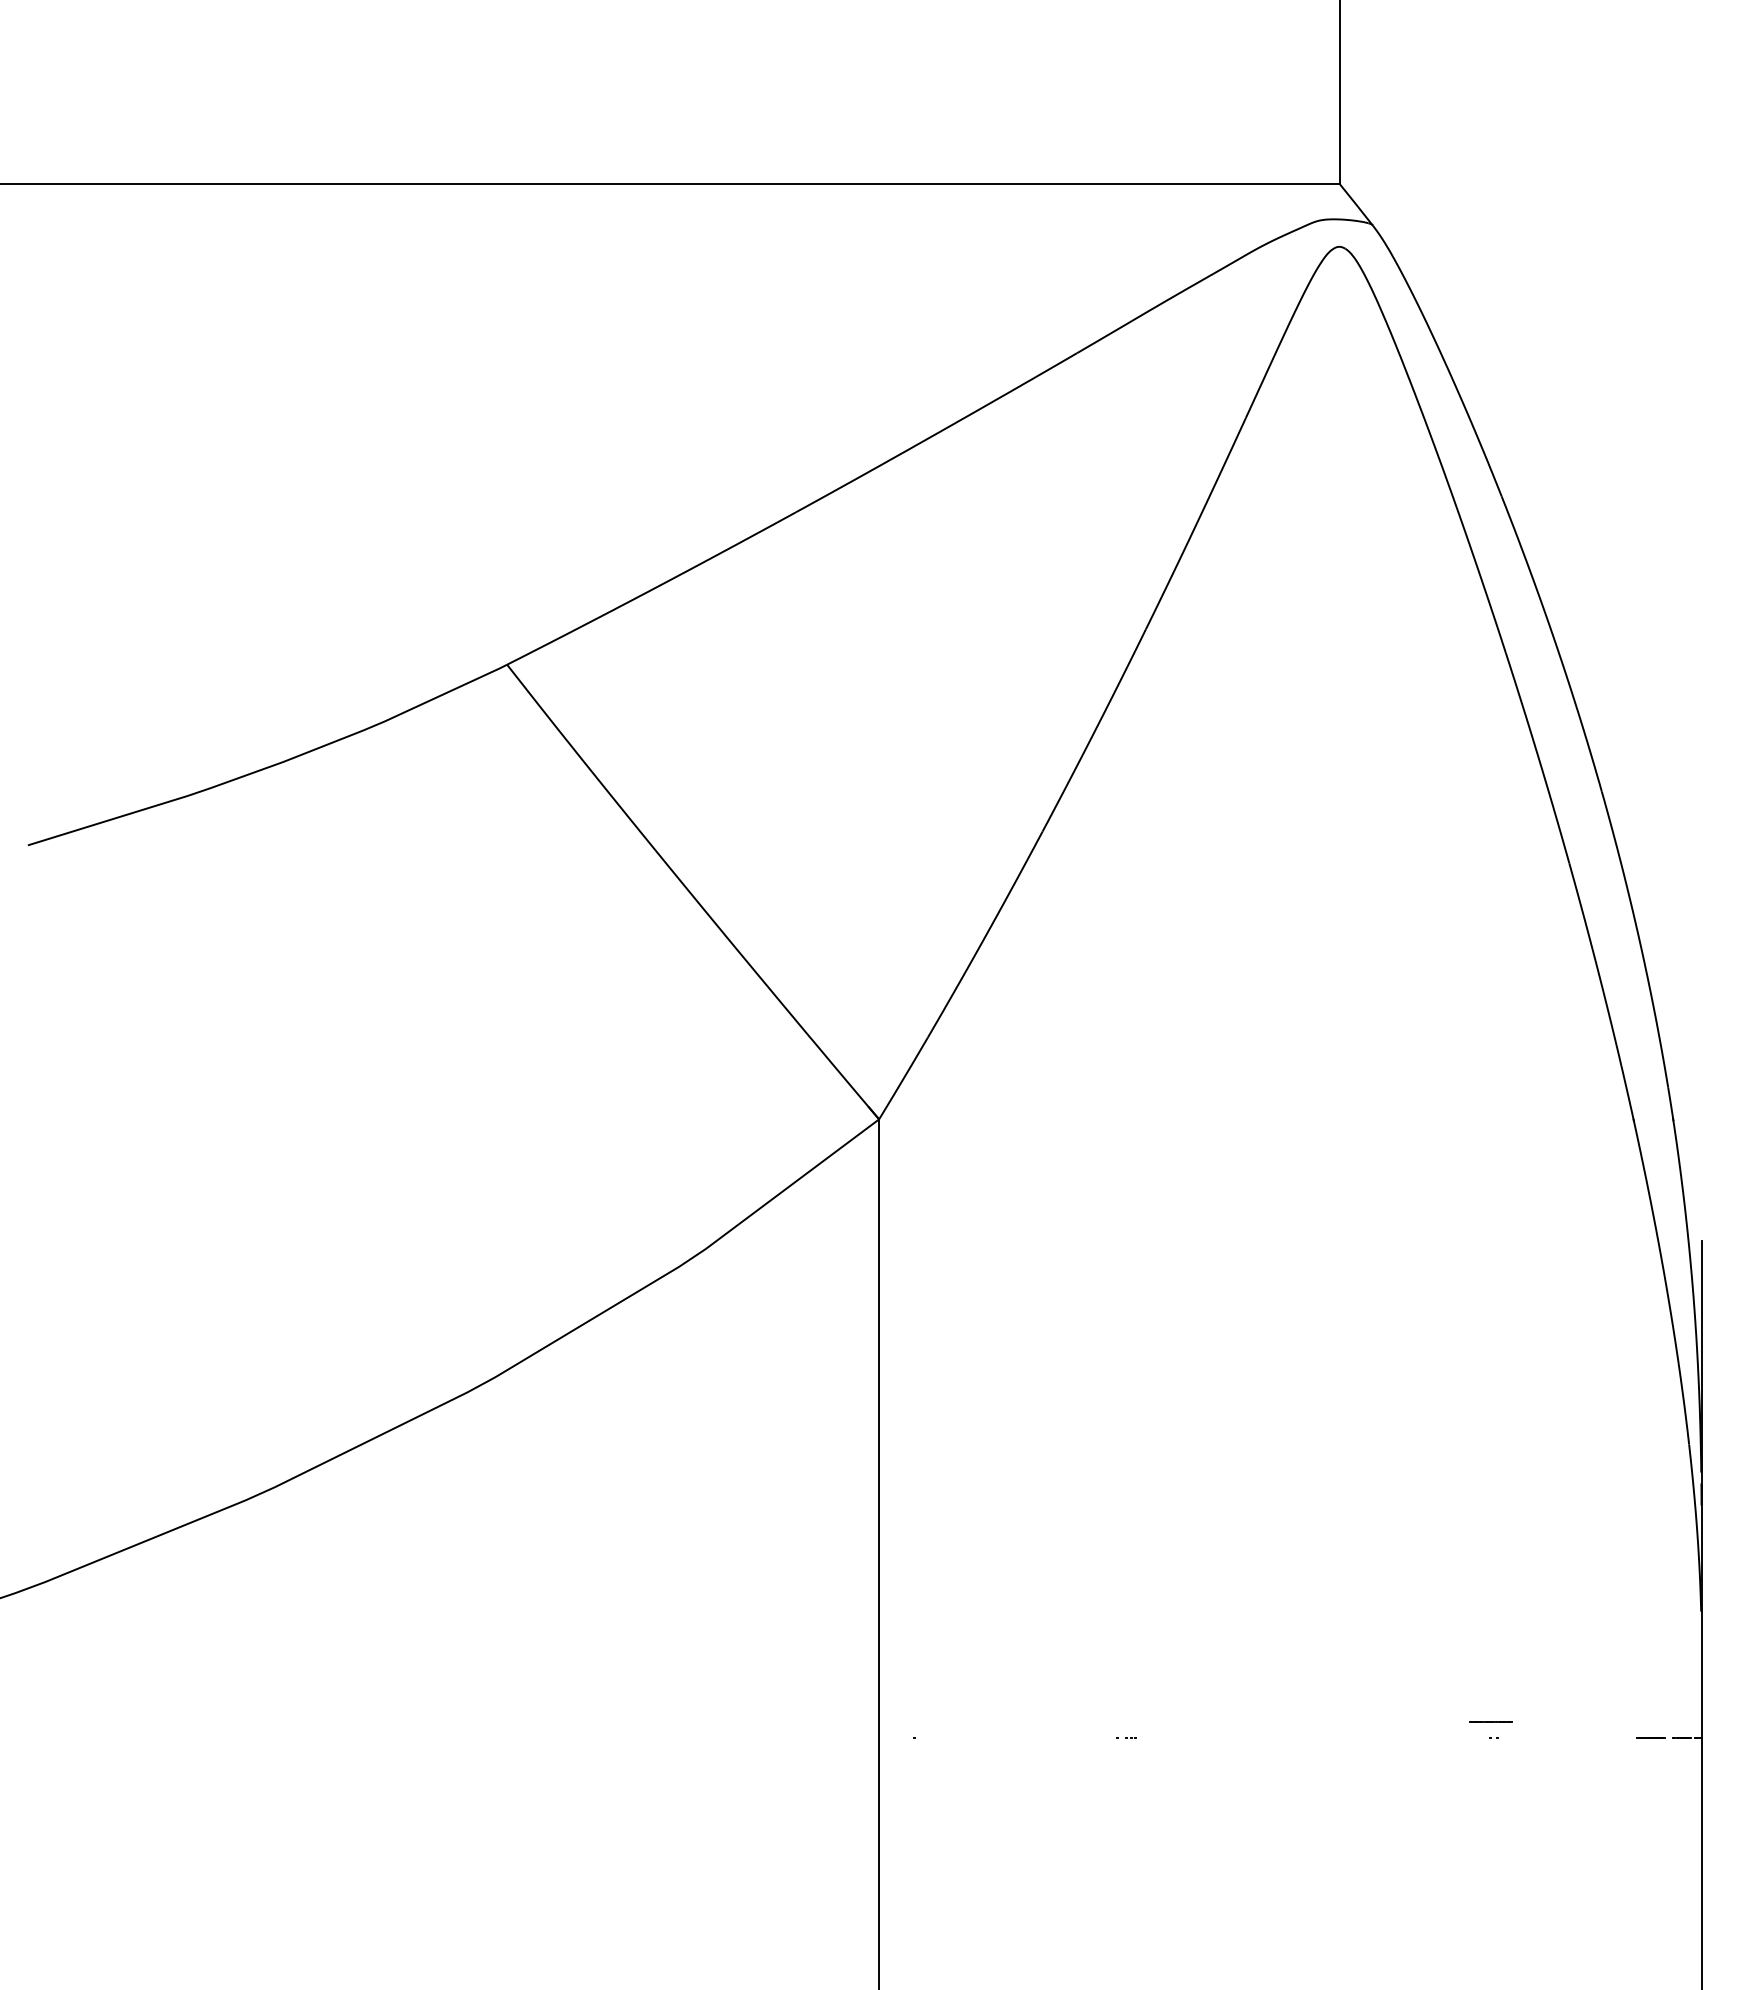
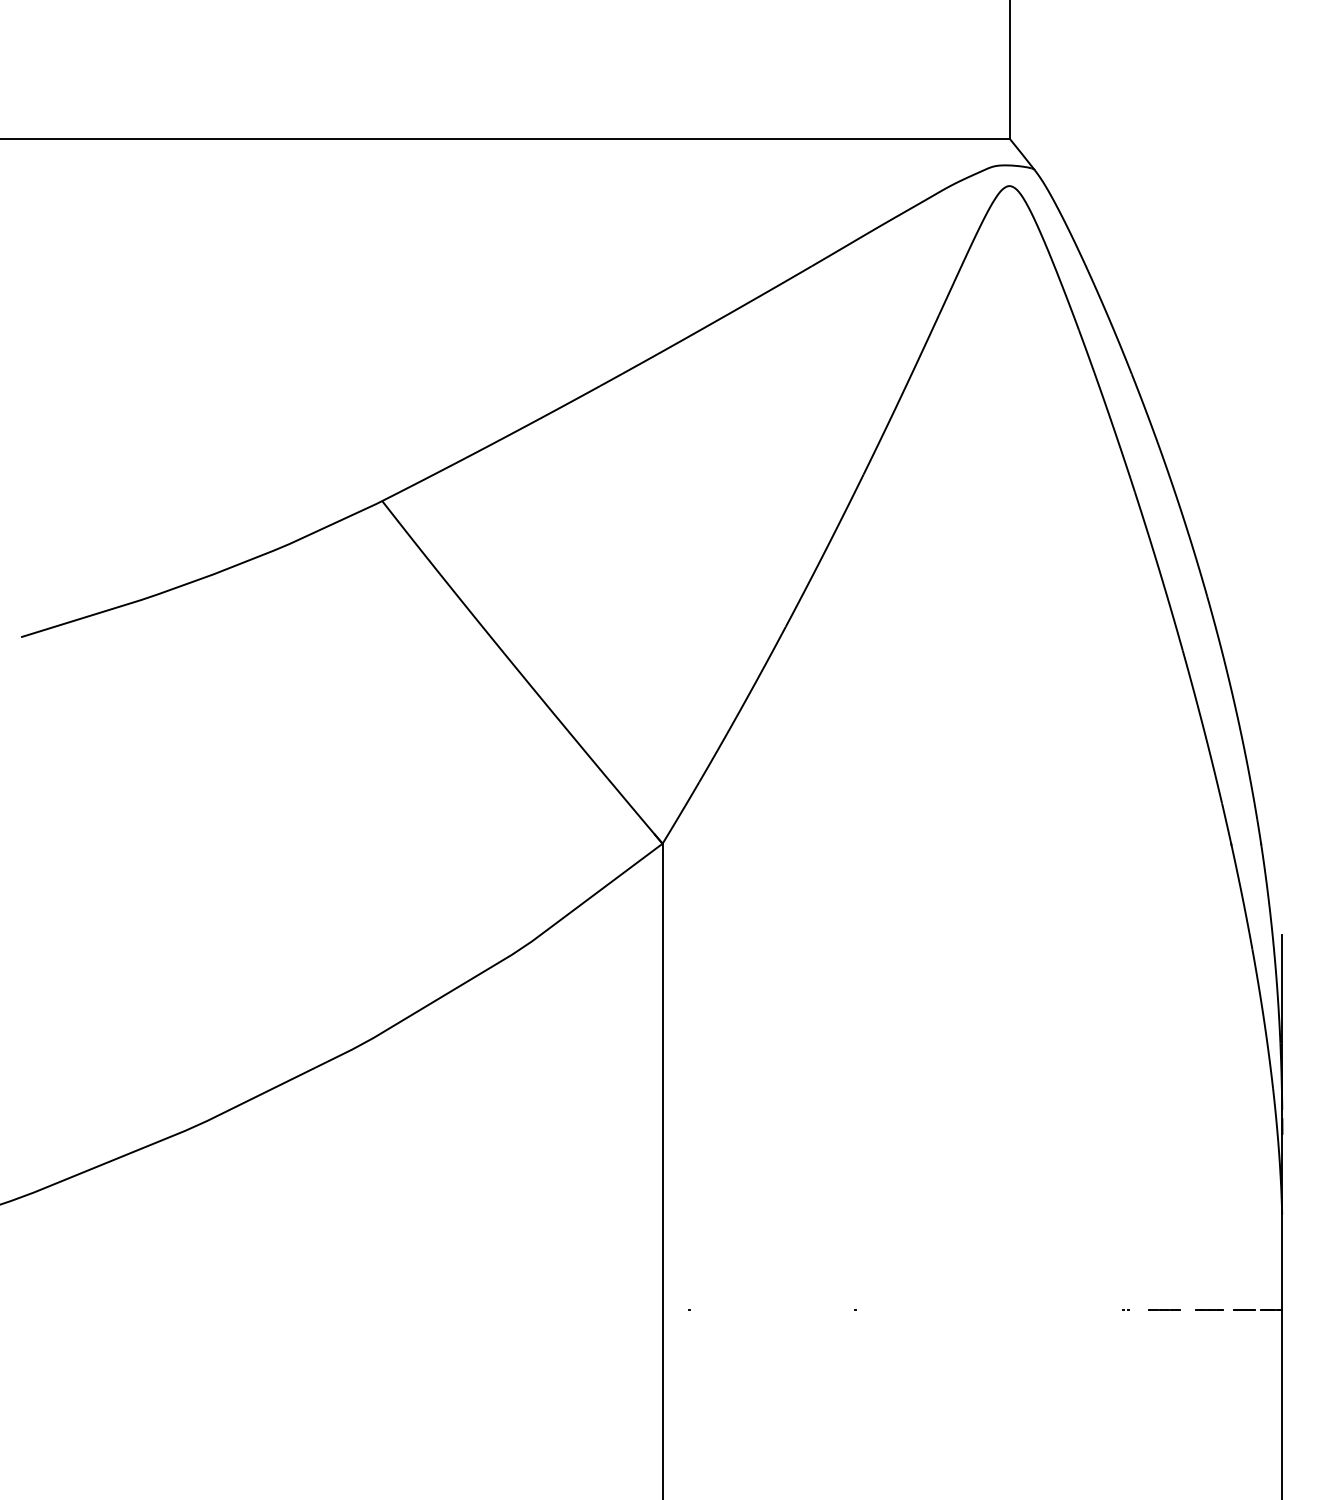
line: (1490, 1721) -> (1164, 1309), moved
line: (1604, 1737) -> (1209, 1309), added

